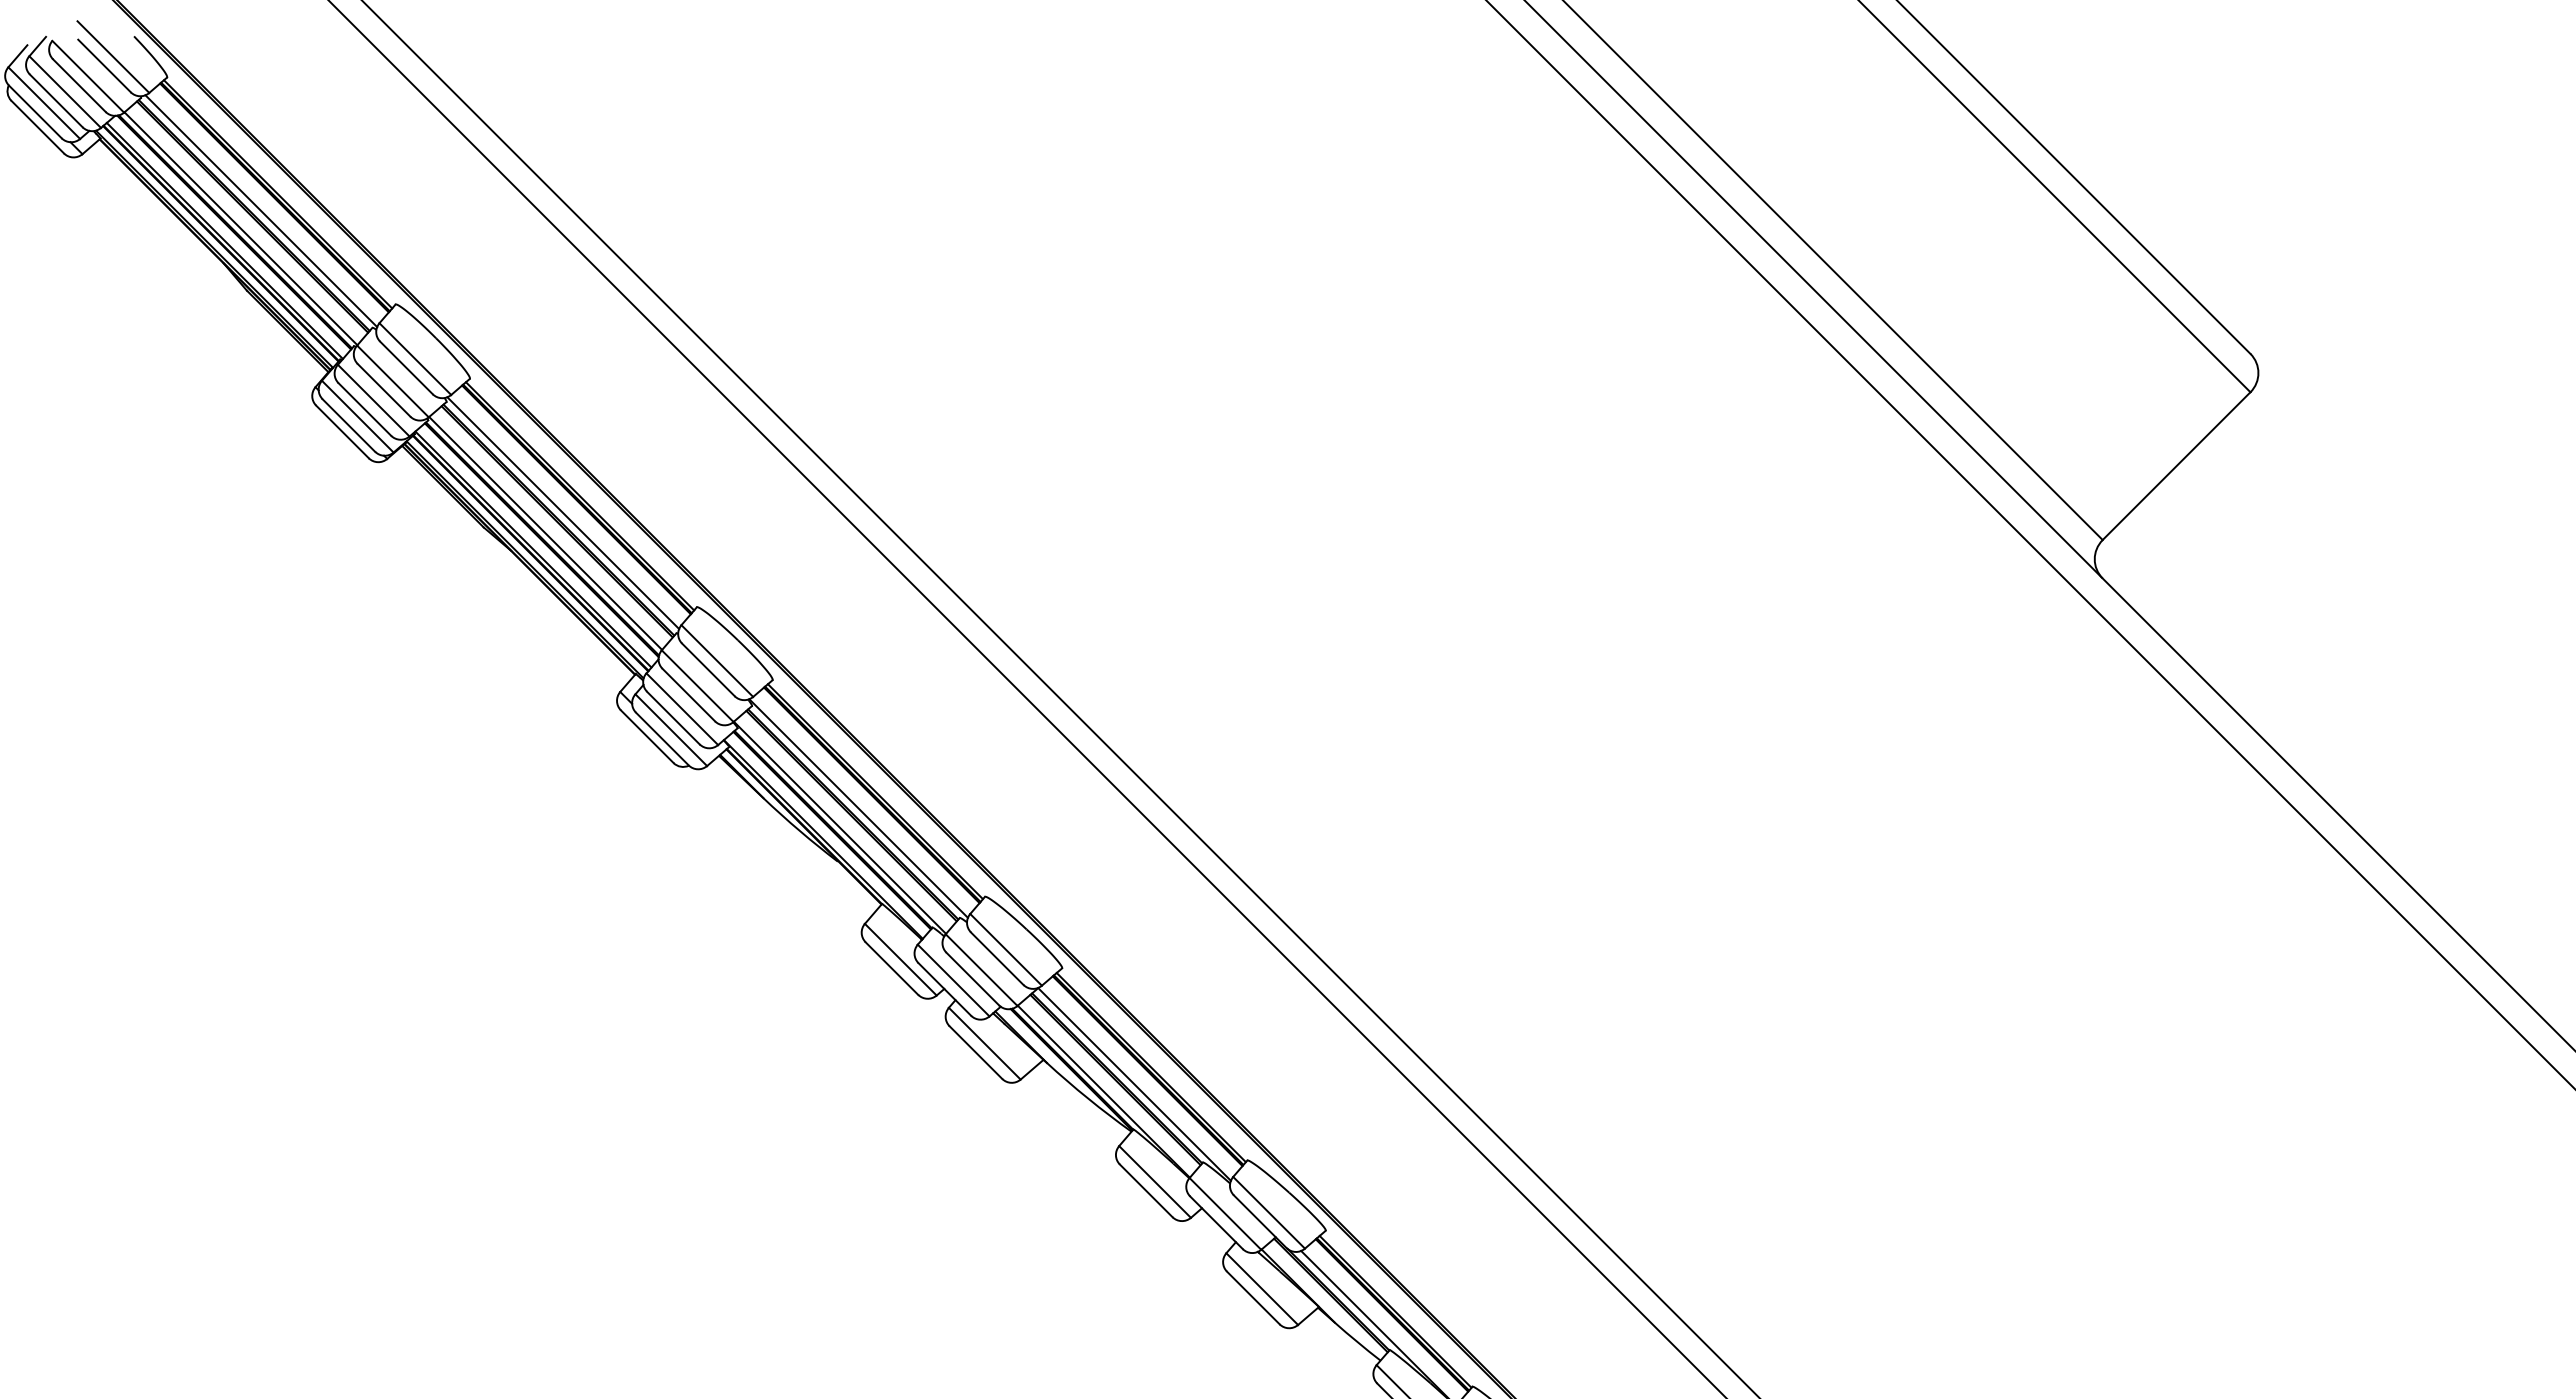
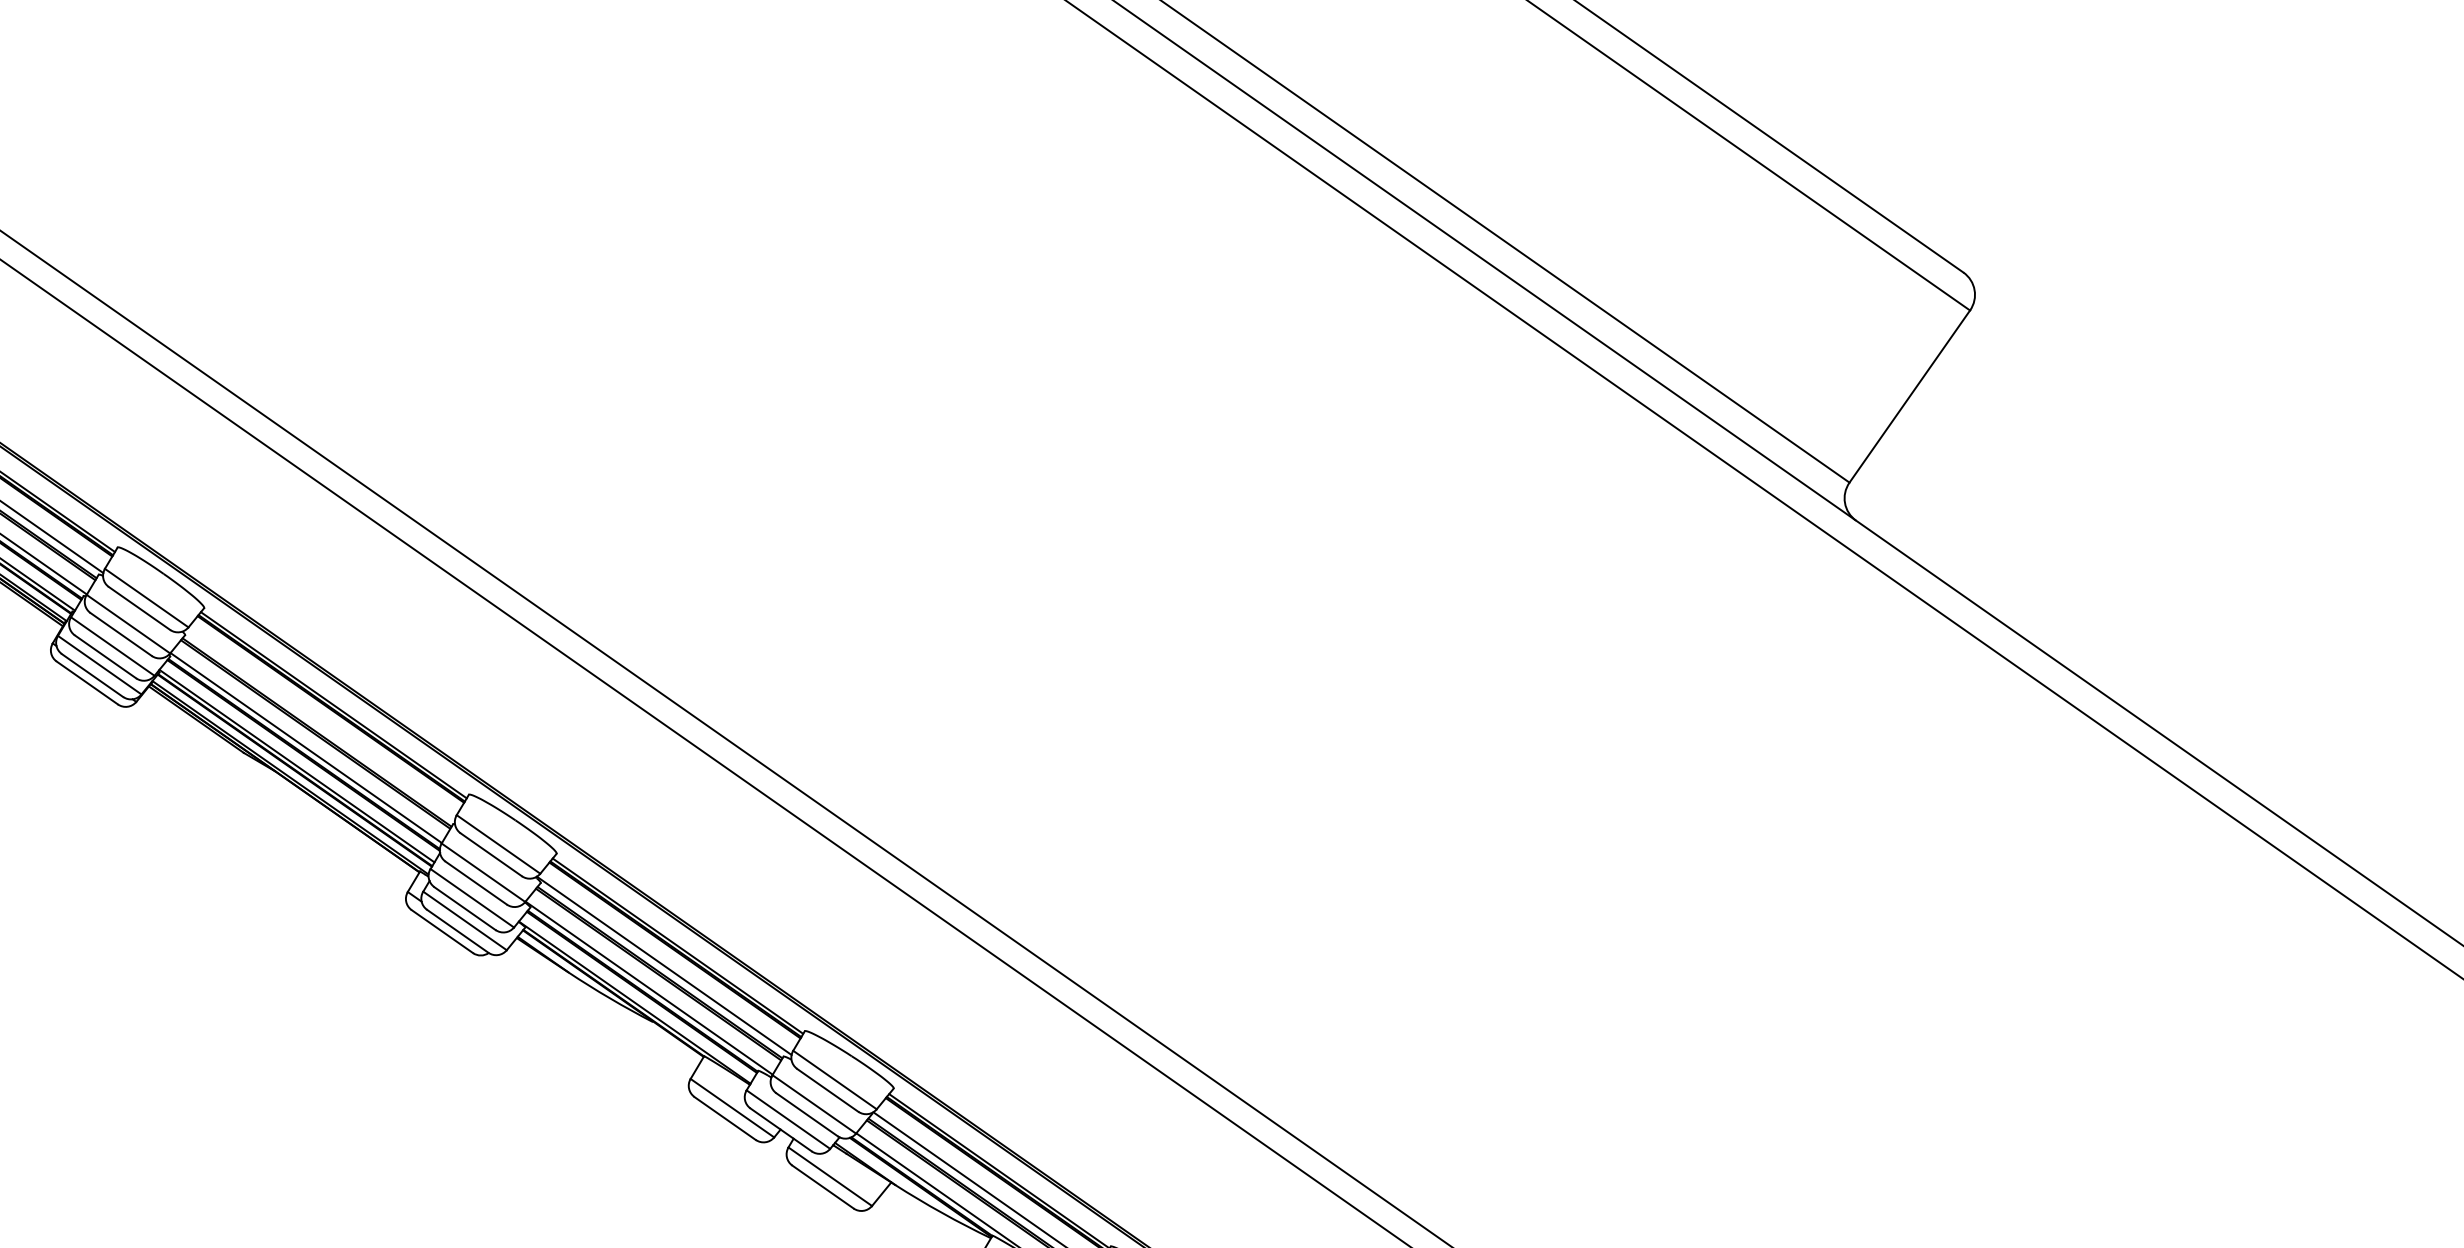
line: (563, 513) -> (320, 725), removed

